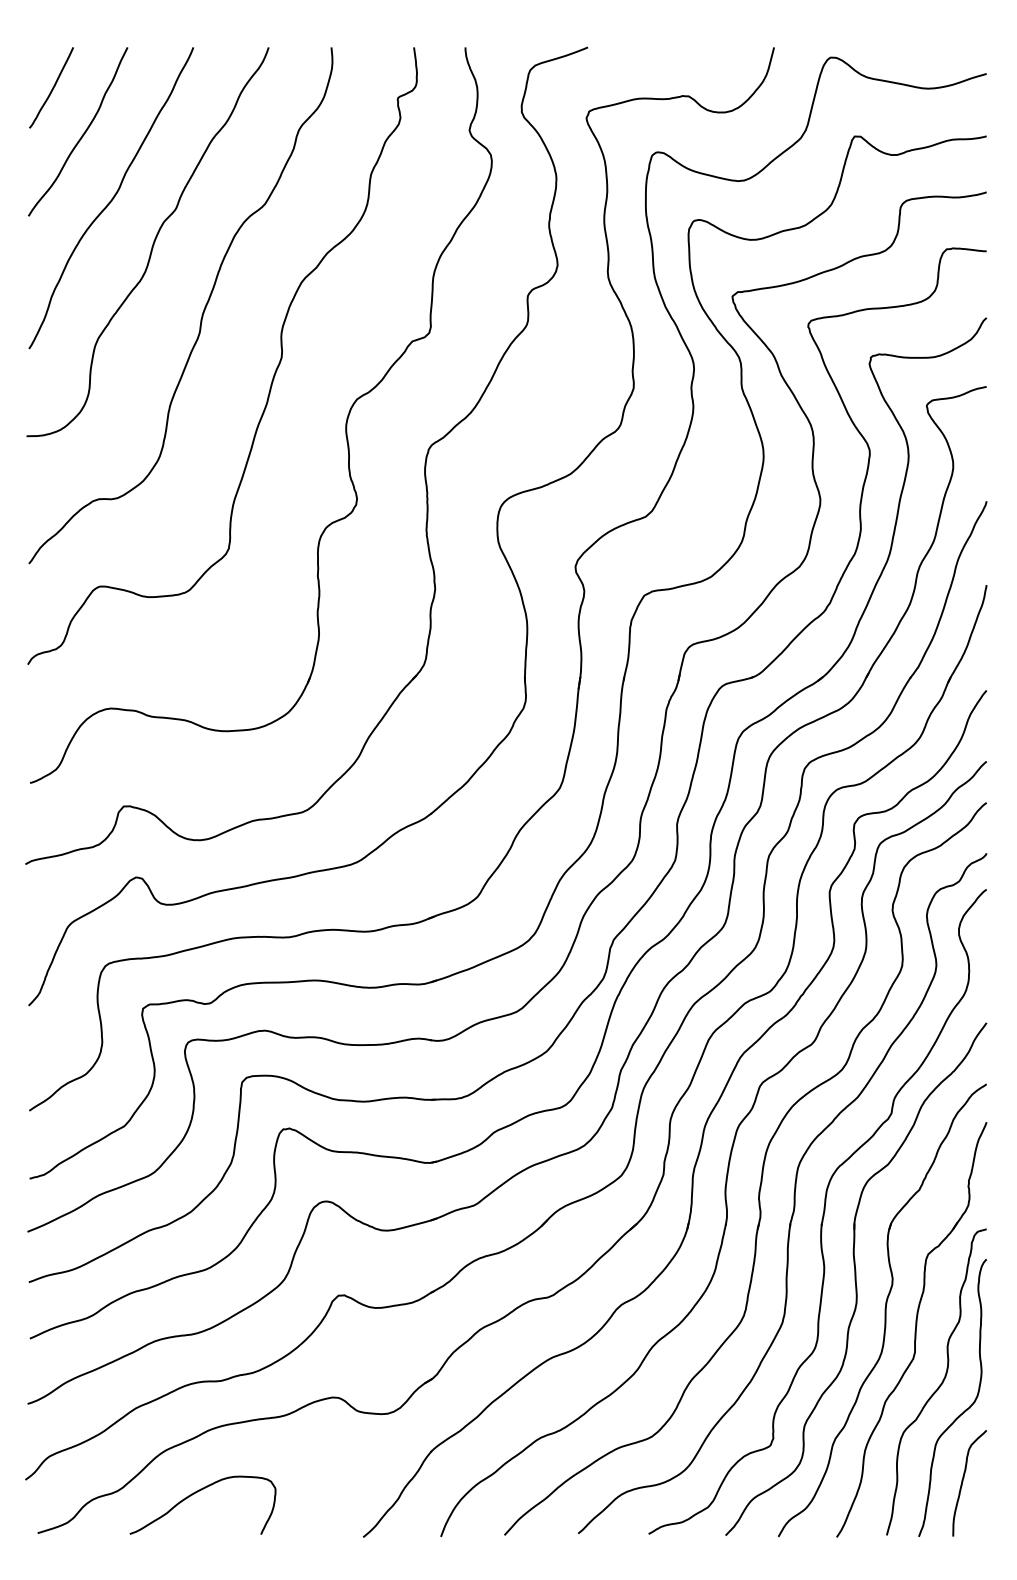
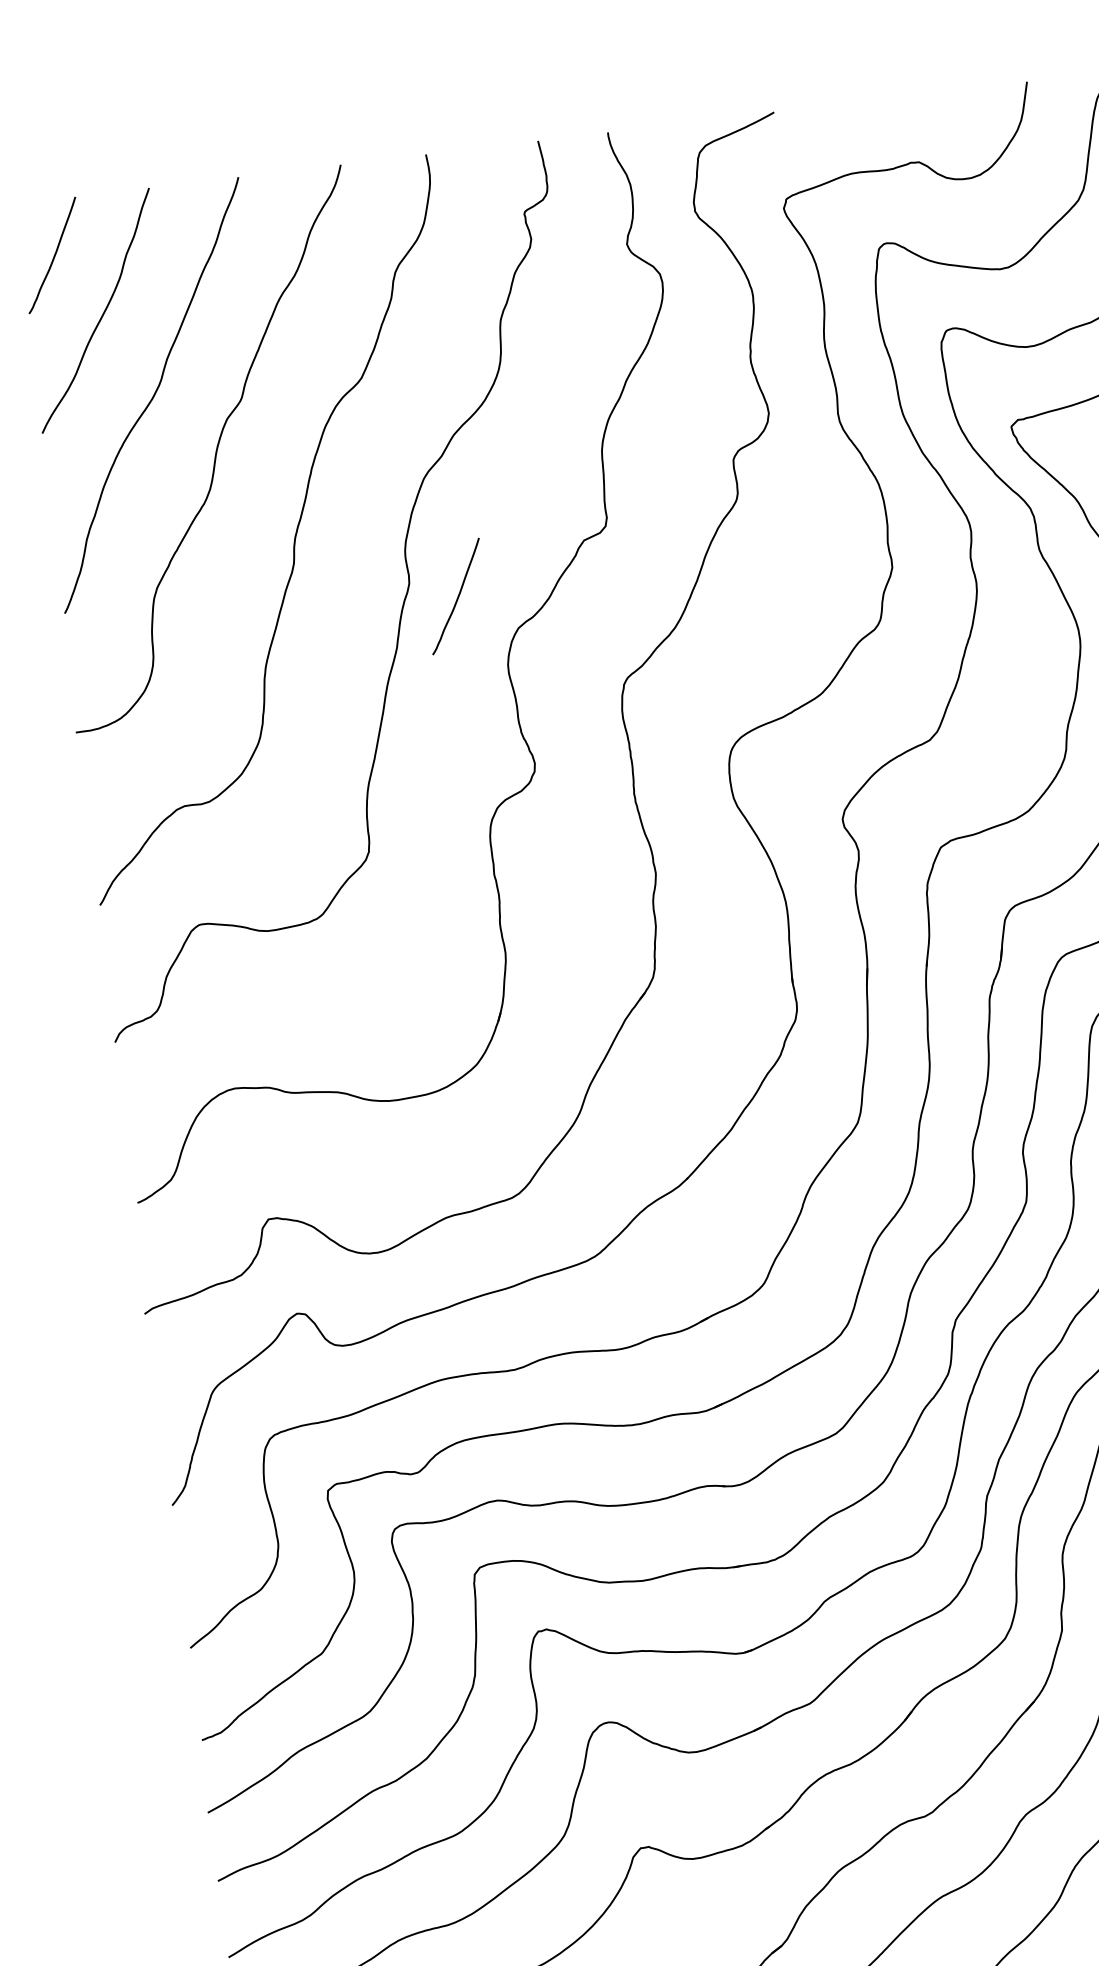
curve: (315, 370) -> (457, 595), added

